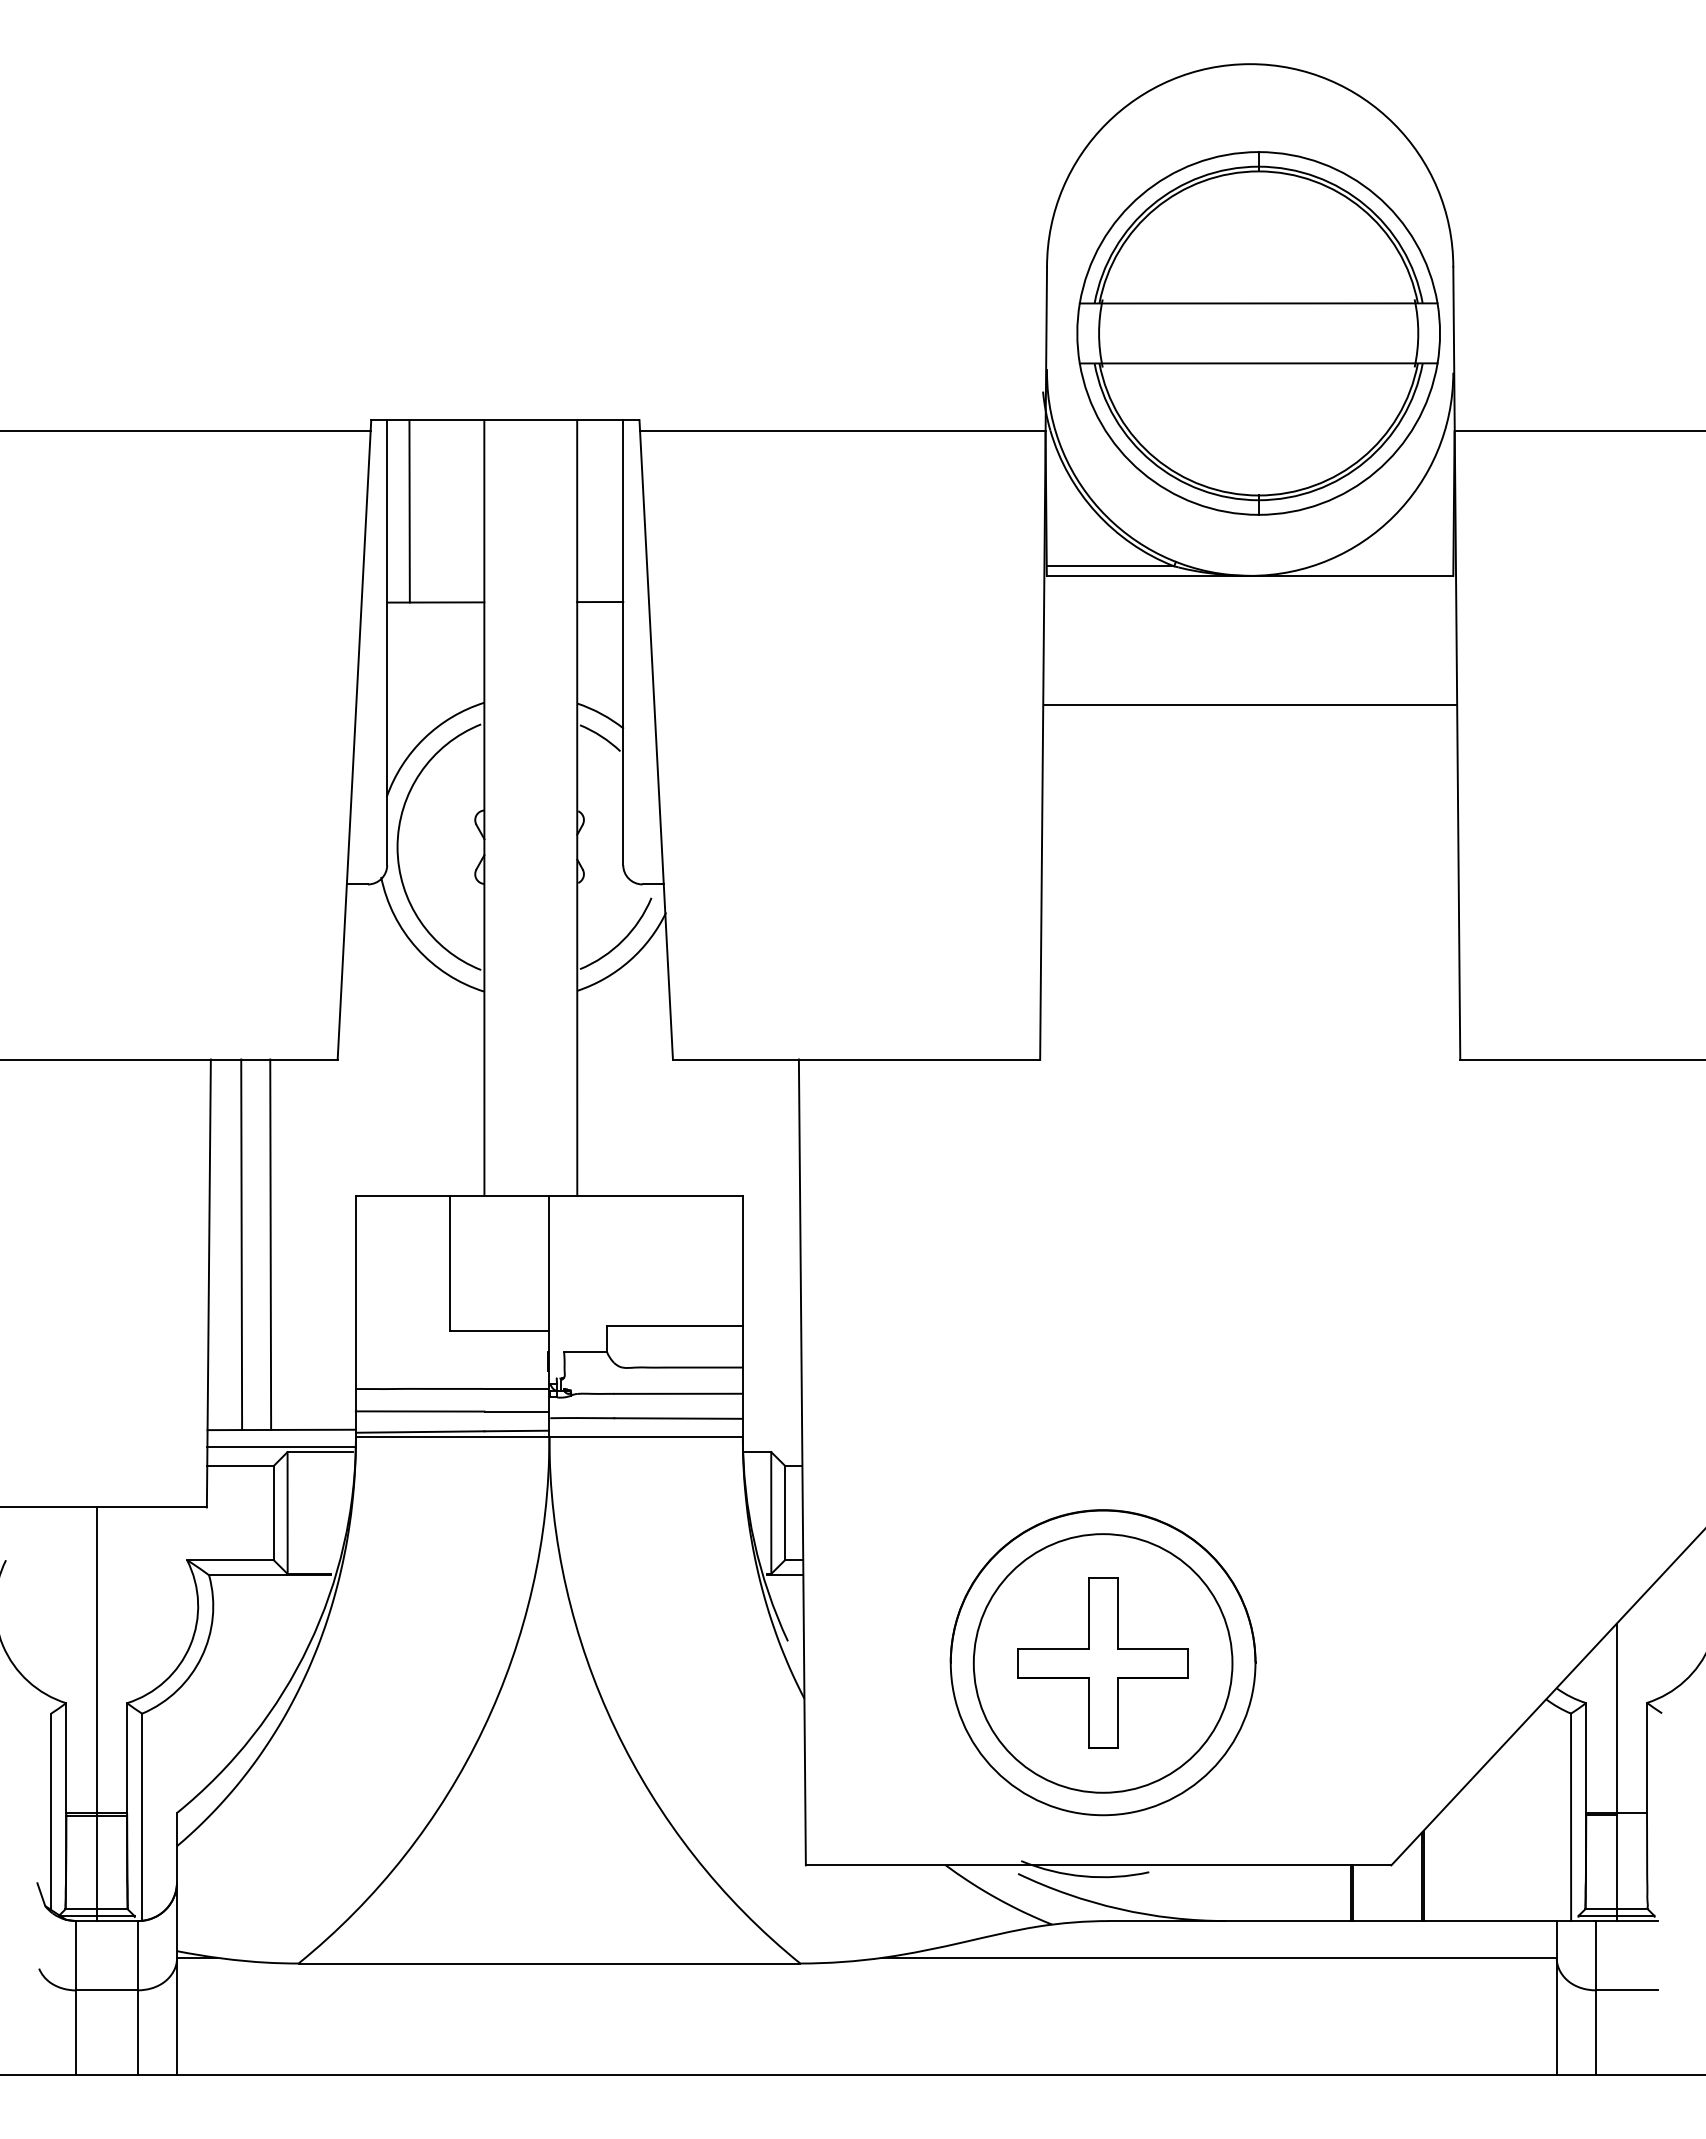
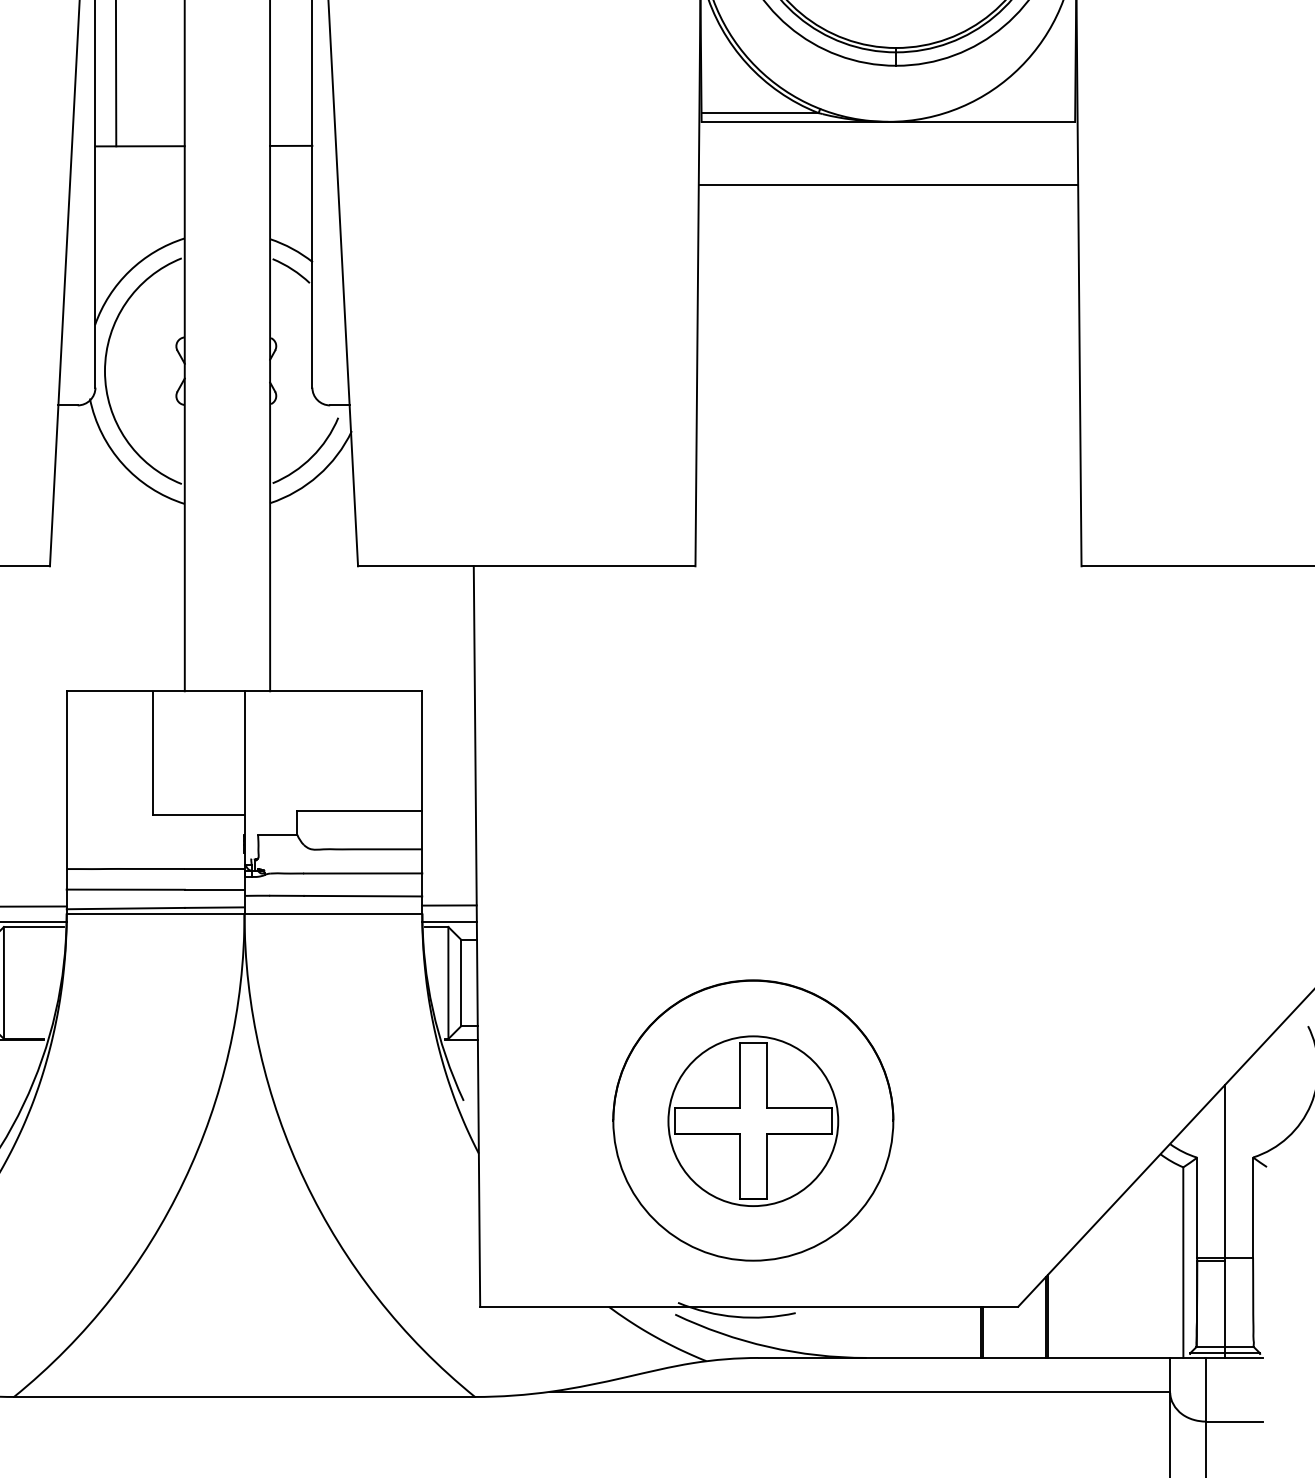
line: (1249, 704) -> (887, 184), moved
line: (772, 1428) -> (449, 905), added
line: (772, 1446) -> (449, 921), added
circle: (1102, 1663) -> (752, 1121), size x0.71

